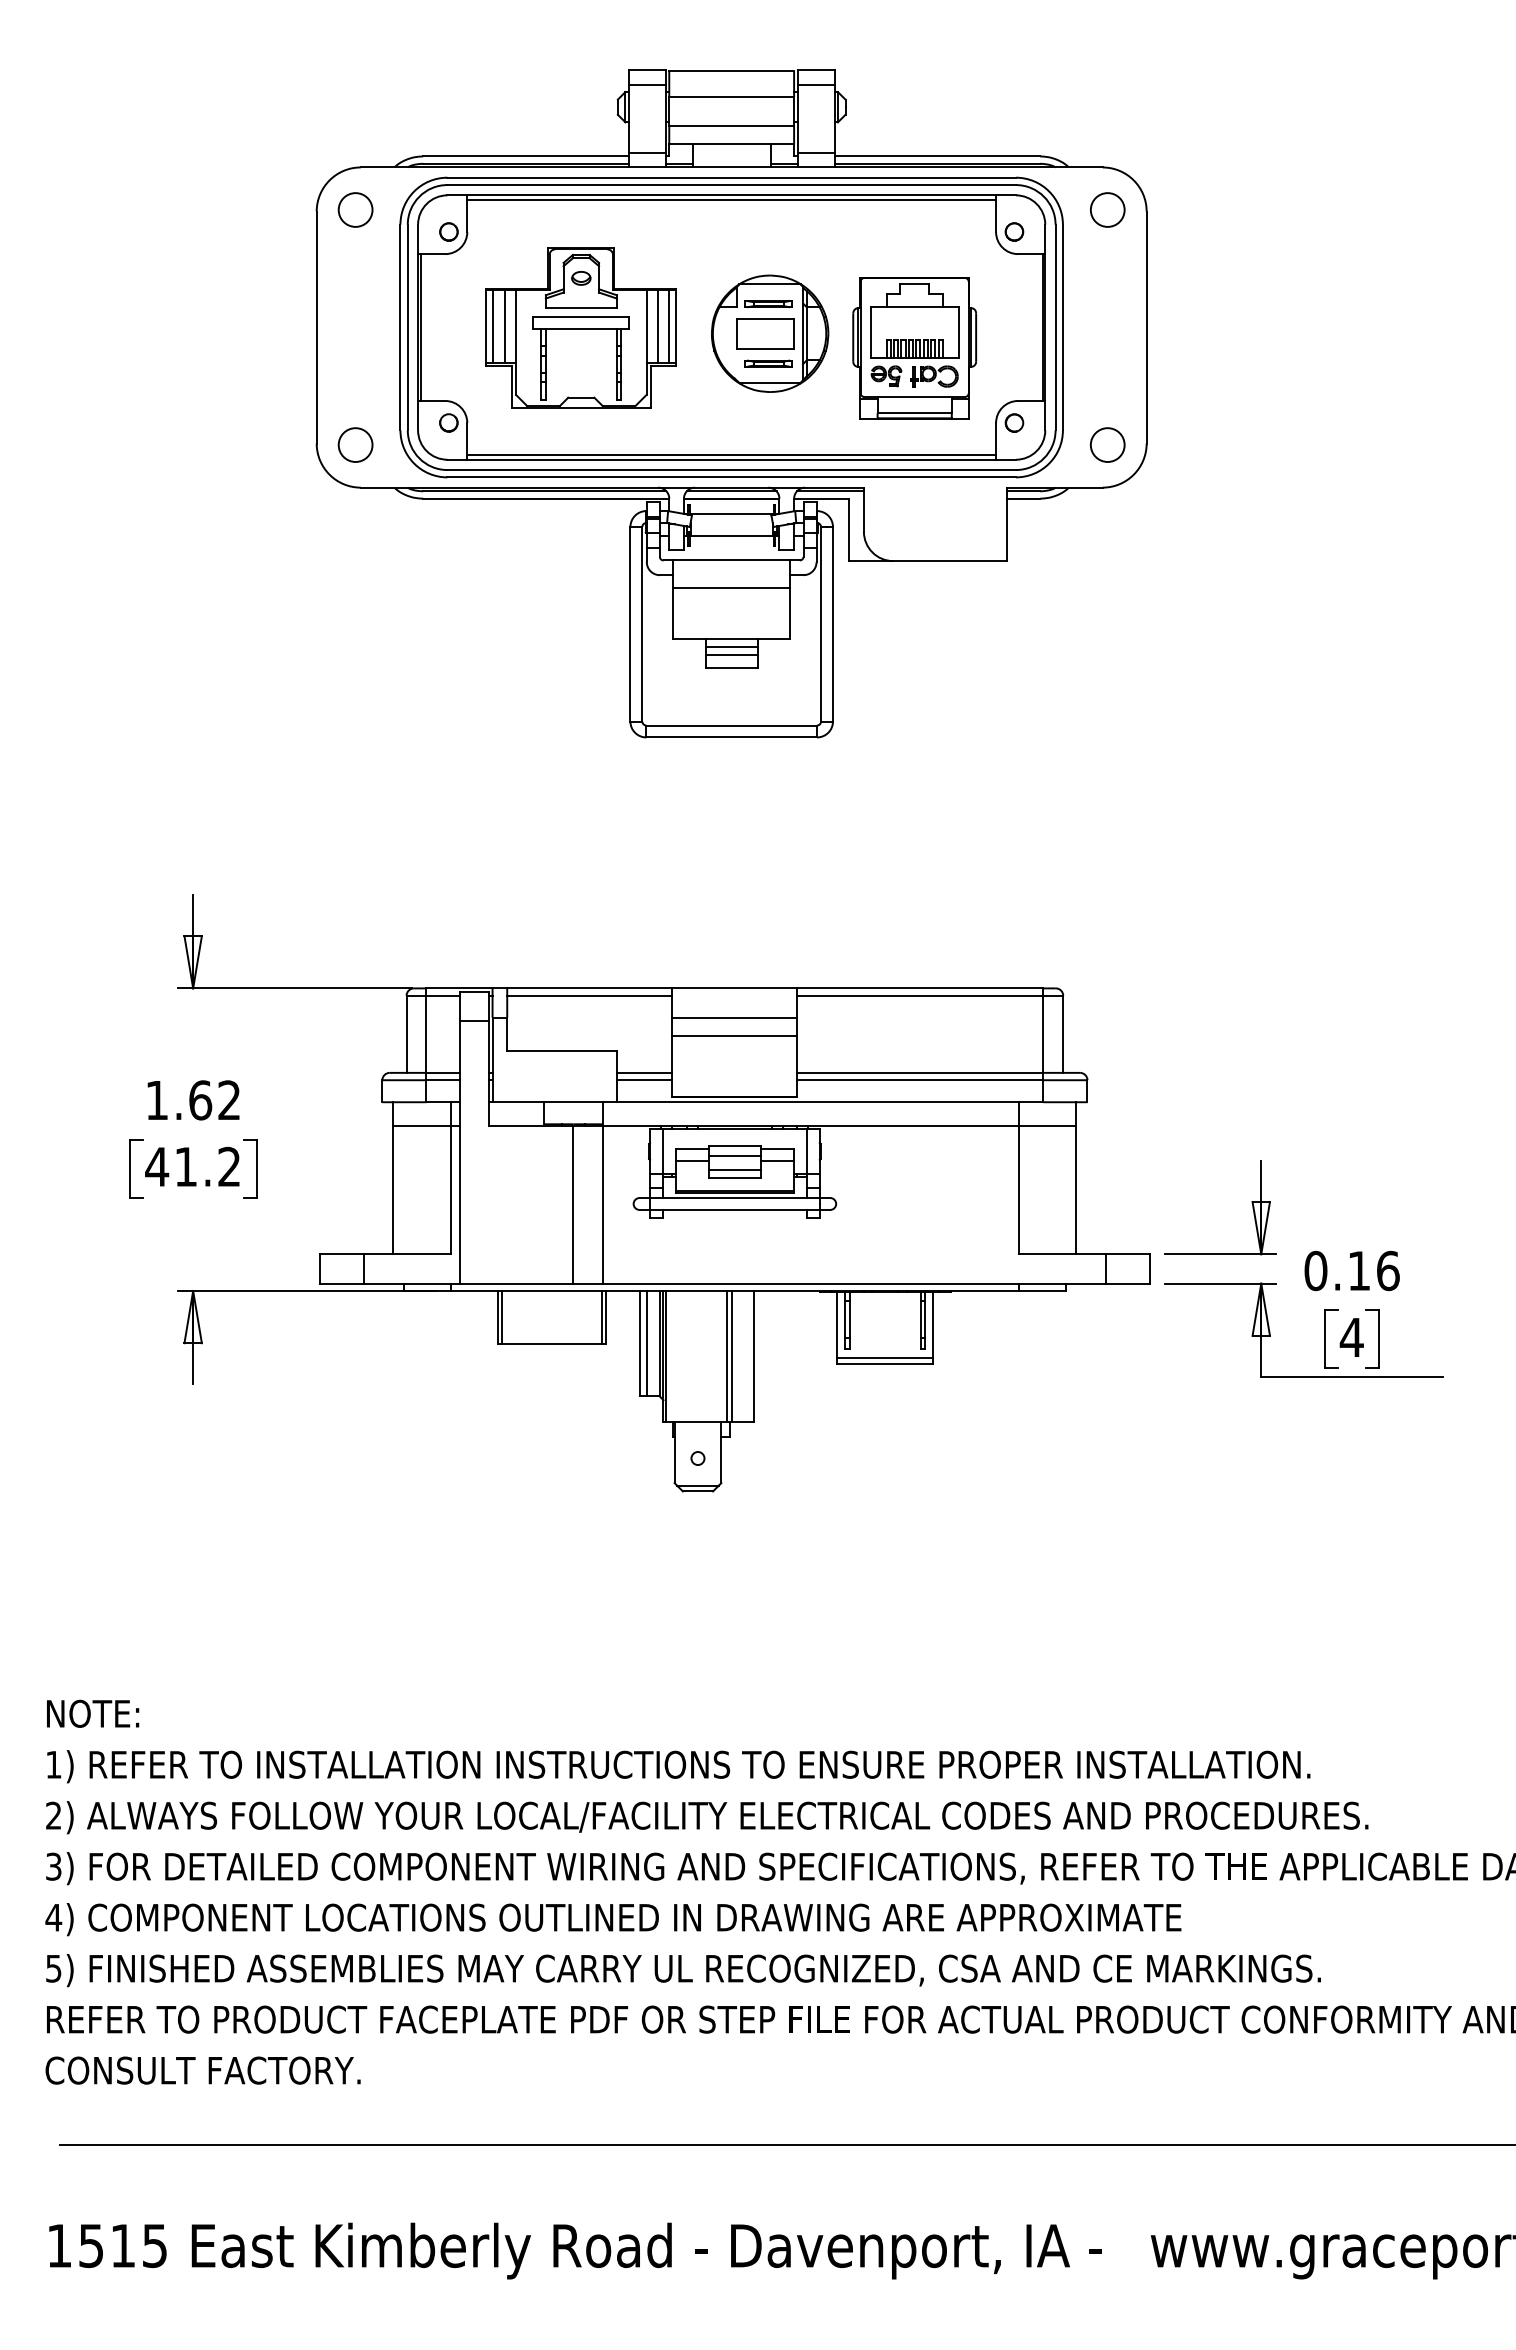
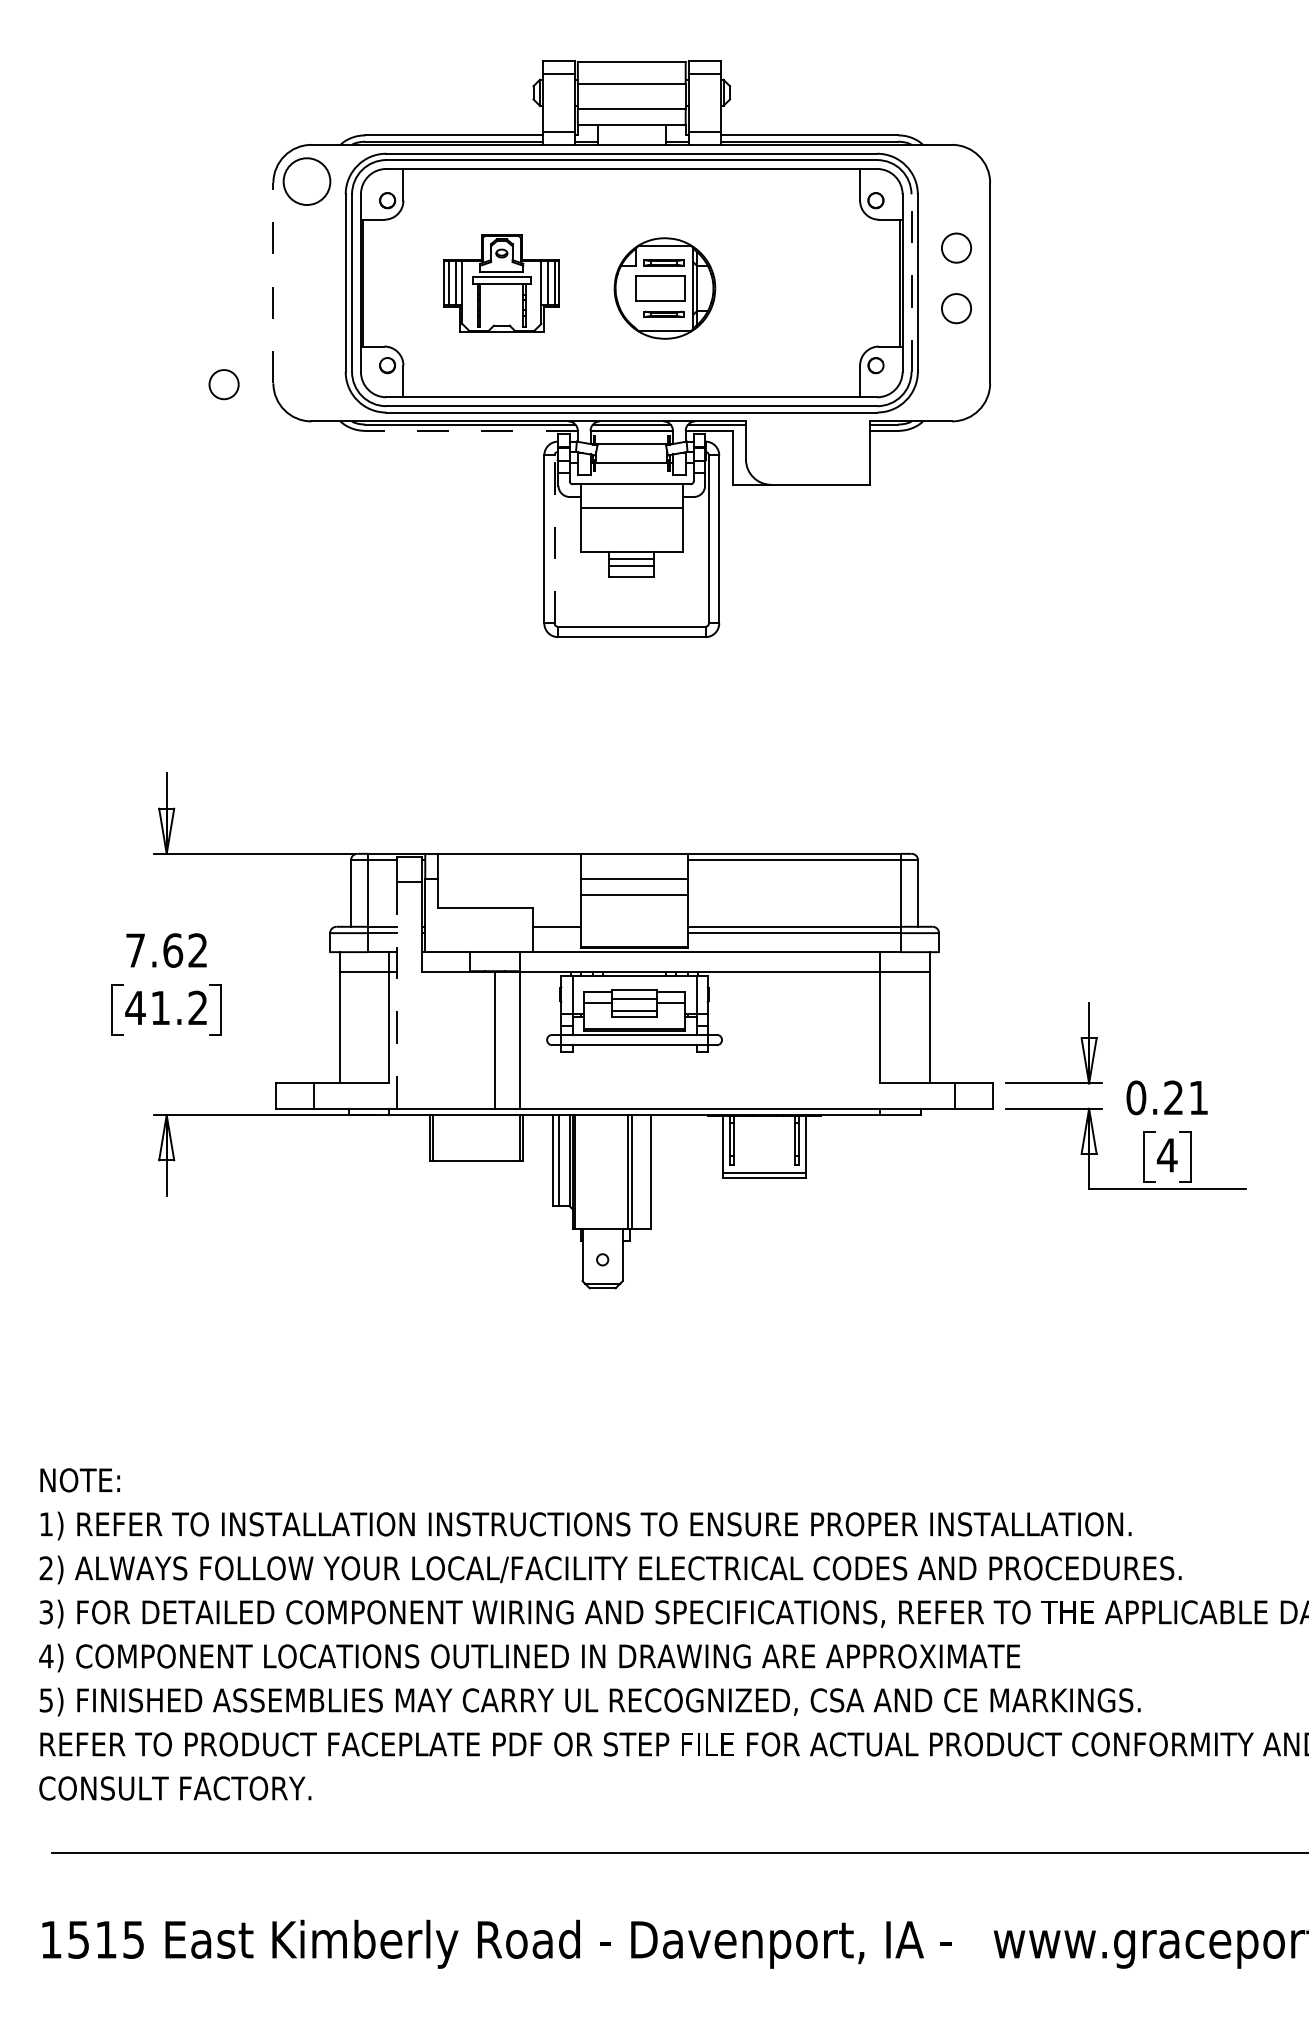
line: (731, 200) -> (631, 173), removed
circle: (355, 209) -> (306, 181), size x1.6
circle: (1107, 209) -> (956, 247), moved
line: (316, 327) -> (273, 283), solid -> dashed
part: (580, 327) -> (501, 283), size x0.7
line: (1055, 327) -> (911, 283), solid -> dashed
part: (914, 348) -> (789, 301), removed
circle: (355, 444) -> (223, 384), moved
circle: (1107, 444) -> (956, 308), moved
line: (731, 454) -> (631, 392), removed
line: (545, 498) -> (470, 430), solid -> dashed
line: (642, 623) -> (554, 538), solid -> dashed
line: (589, 995) -> (508, 859), removed
line: (644, 1080) -> (556, 933), removed
text: (156, 1100) -> (135, 950), 1.62 -> 7.62
line: (459, 1153) -> (396, 996), solid -> dashed
text: (1373, 1270) -> (1186, 1097), 0.16 -> 0.21

